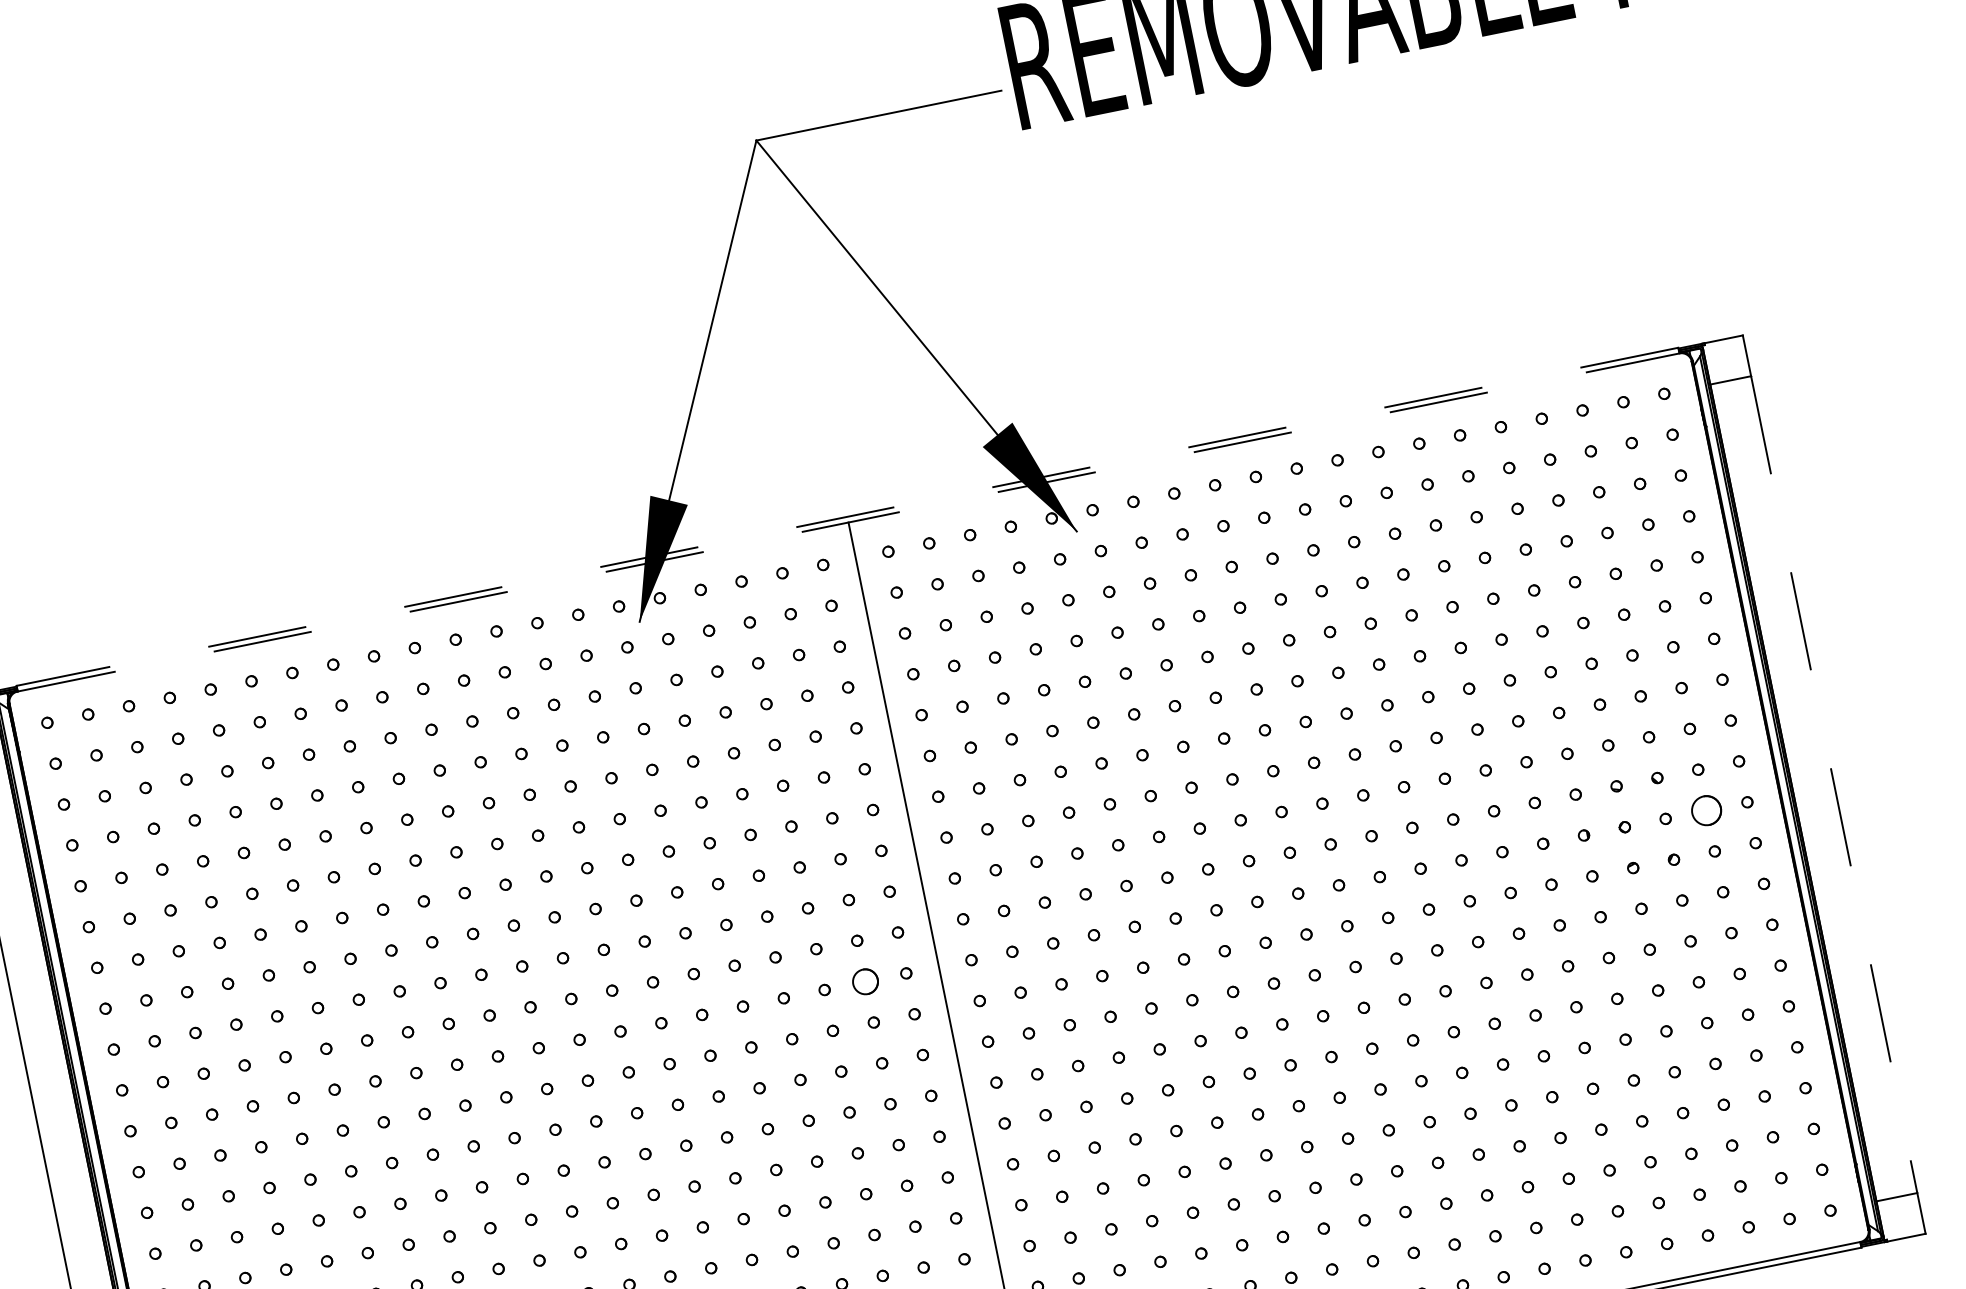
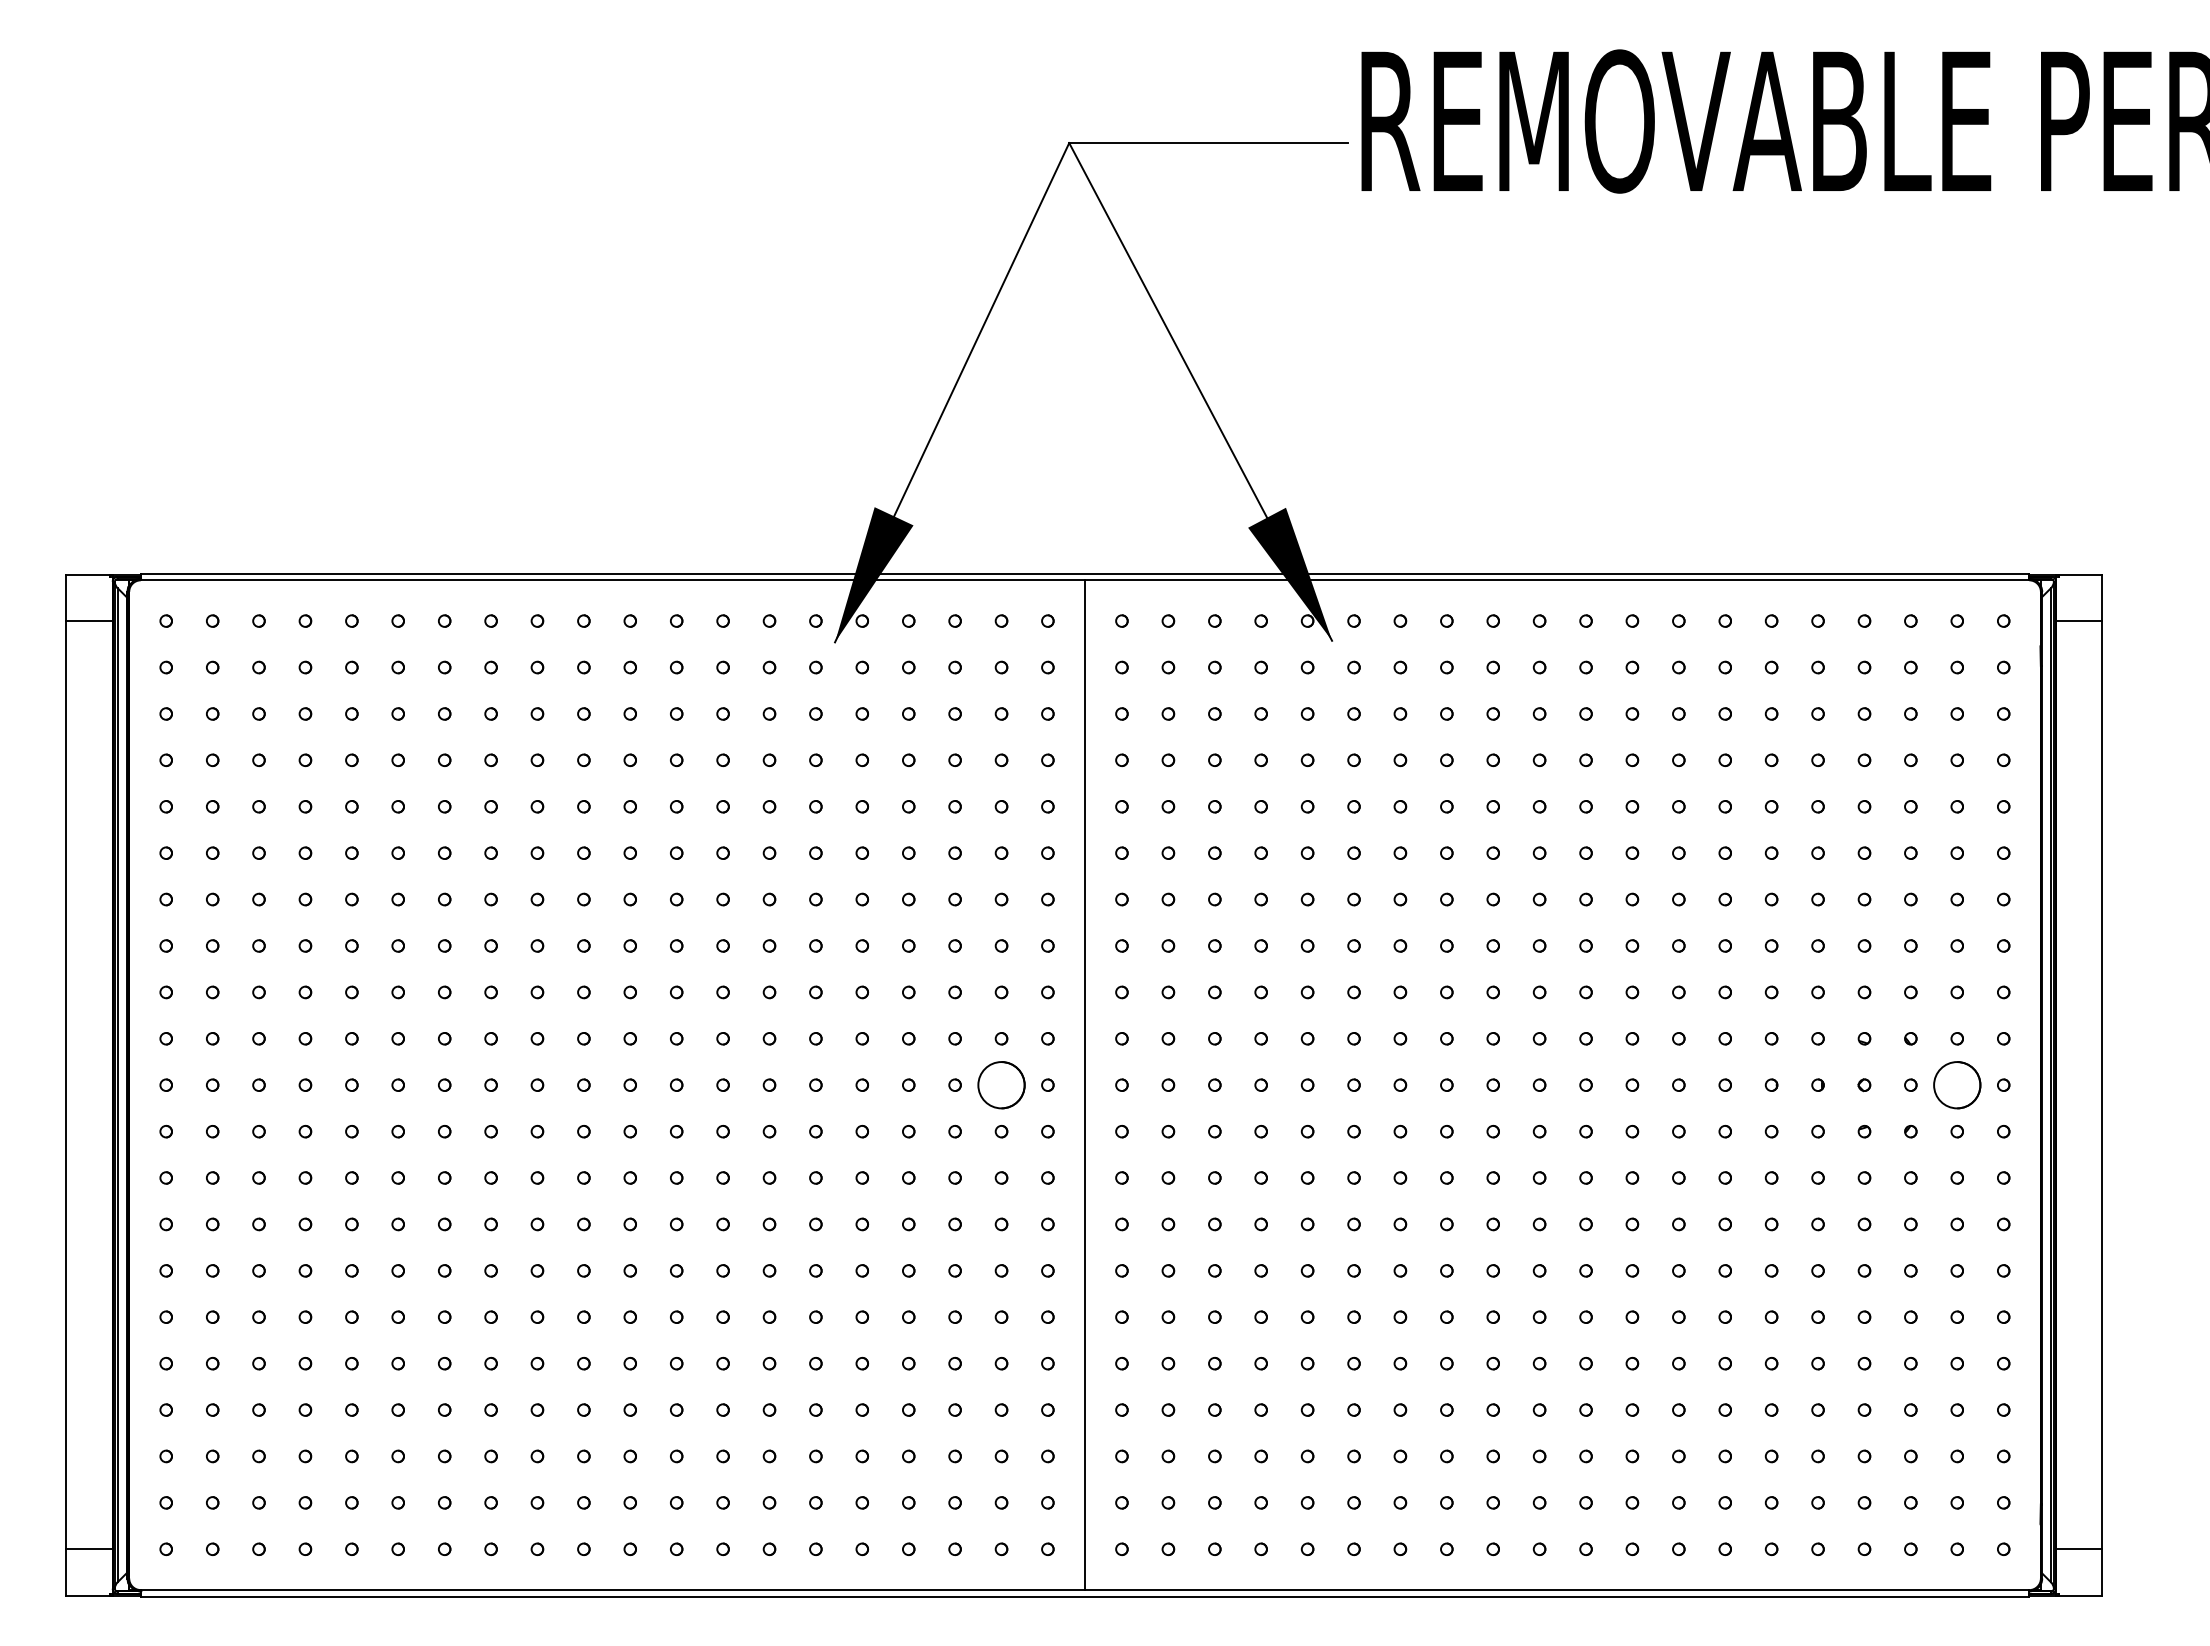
line: (846, 516) -> (1084, 573), dashed -> solid
line: (849, 522) -> (1085, 580), dashed -> solid
line: (1834, 784) -> (2102, 1085), dashed -> solid
circle: (1706, 810) -> (1957, 1085), size x1.43
circle: (865, 981) -> (1001, 1085), size x1.67

